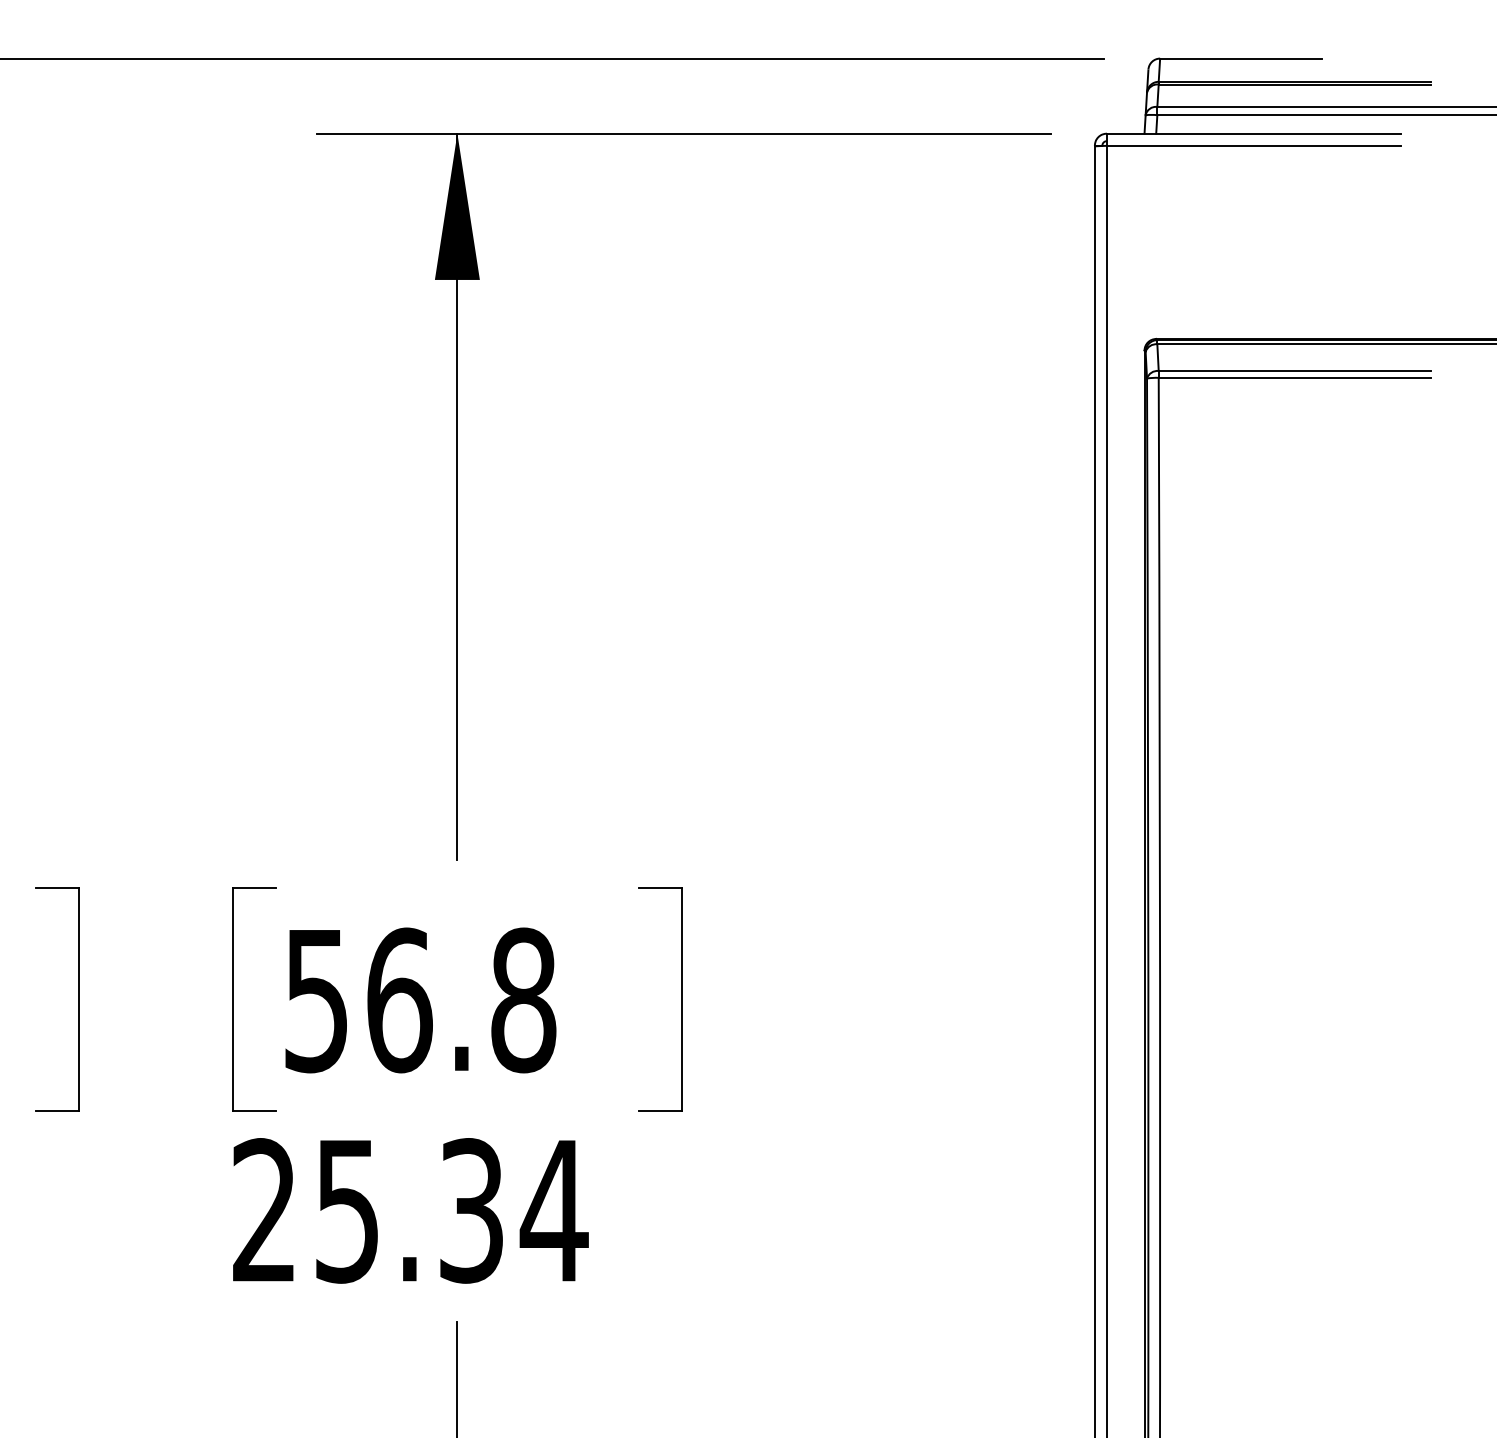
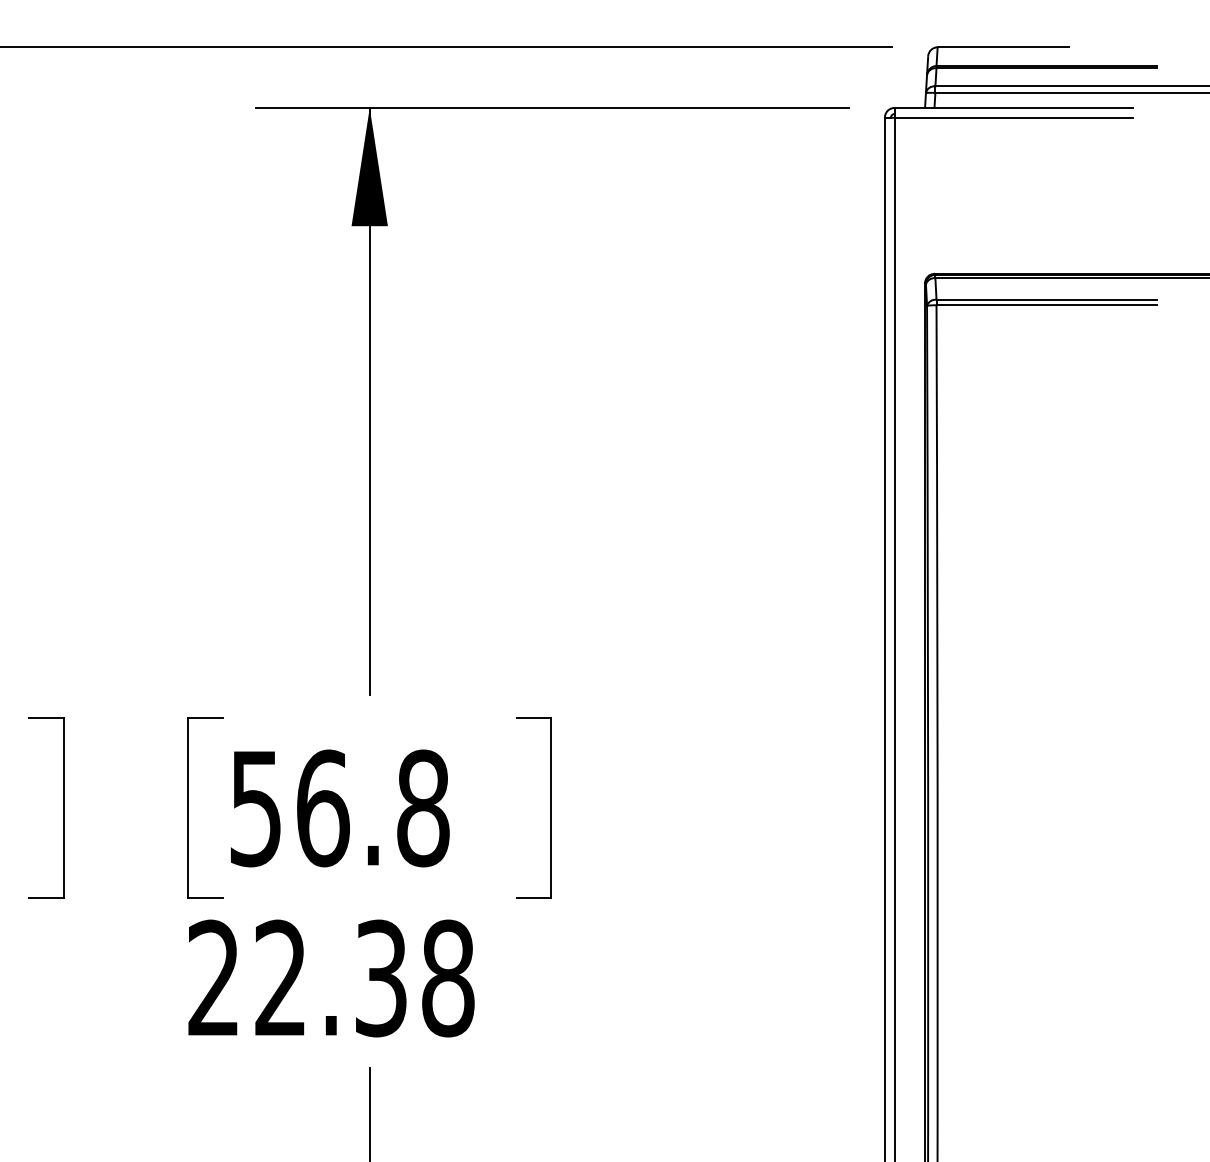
text: (452, 1210) -> (365, 978), 25.34 -> 22.38

